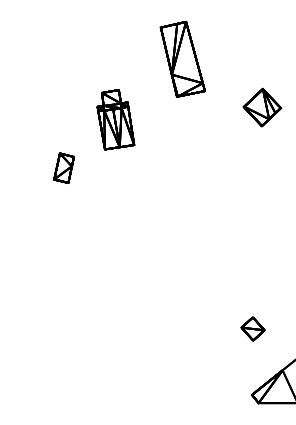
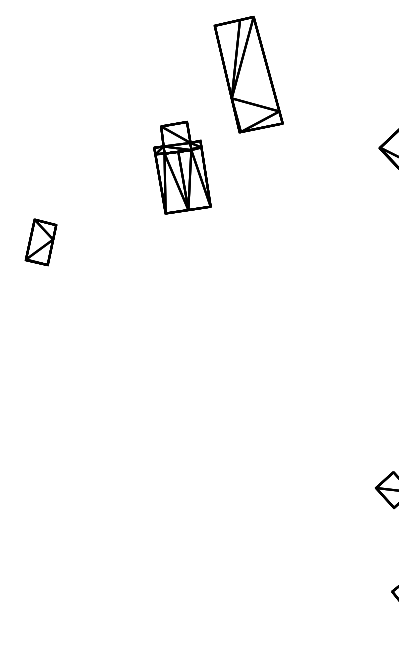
part: (182, 58) -> (248, 73), moved
part: (63, 167) -> (40, 241), moved

